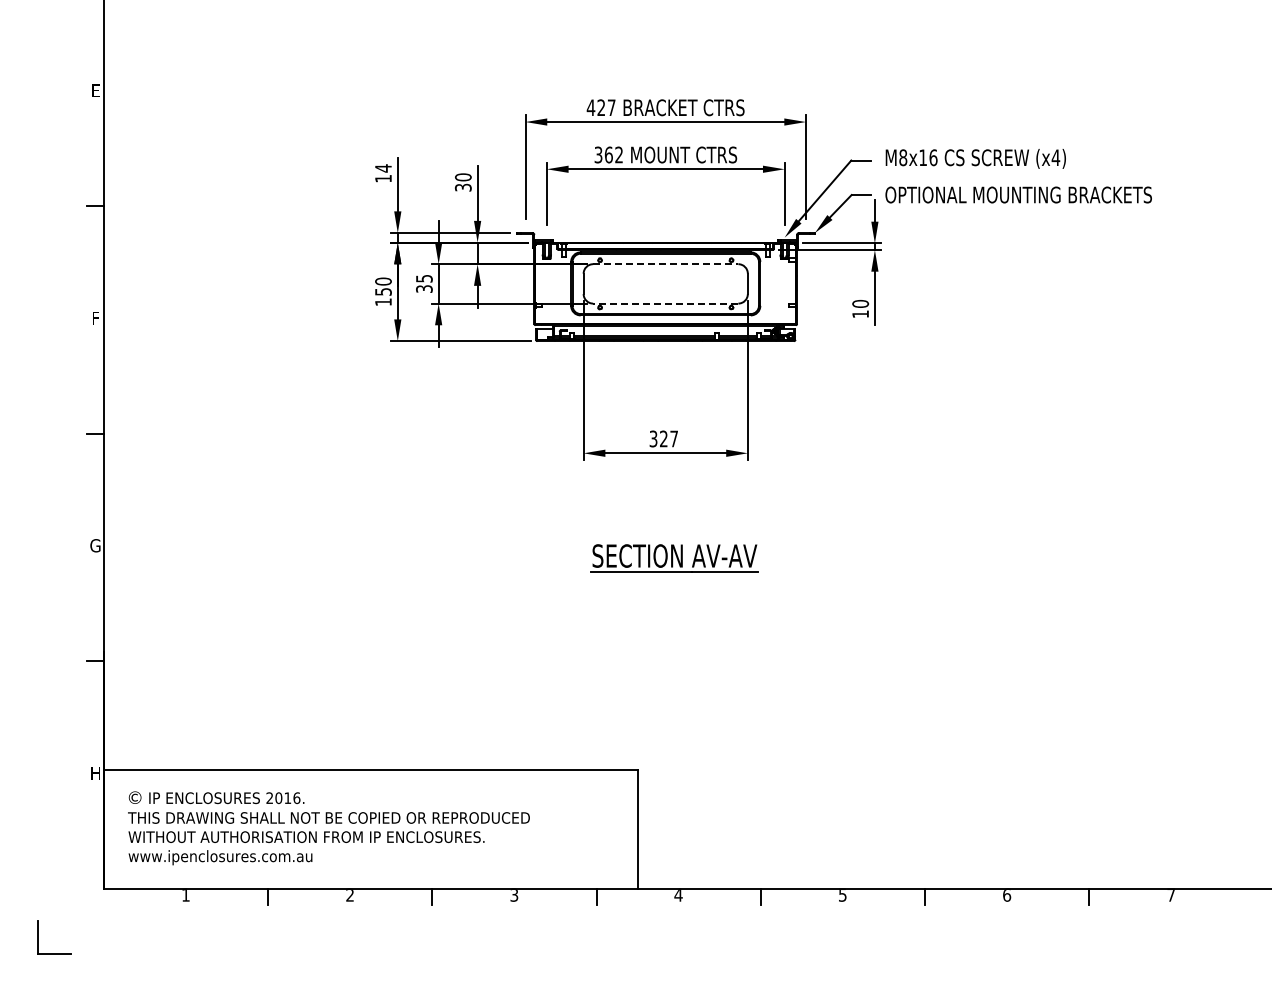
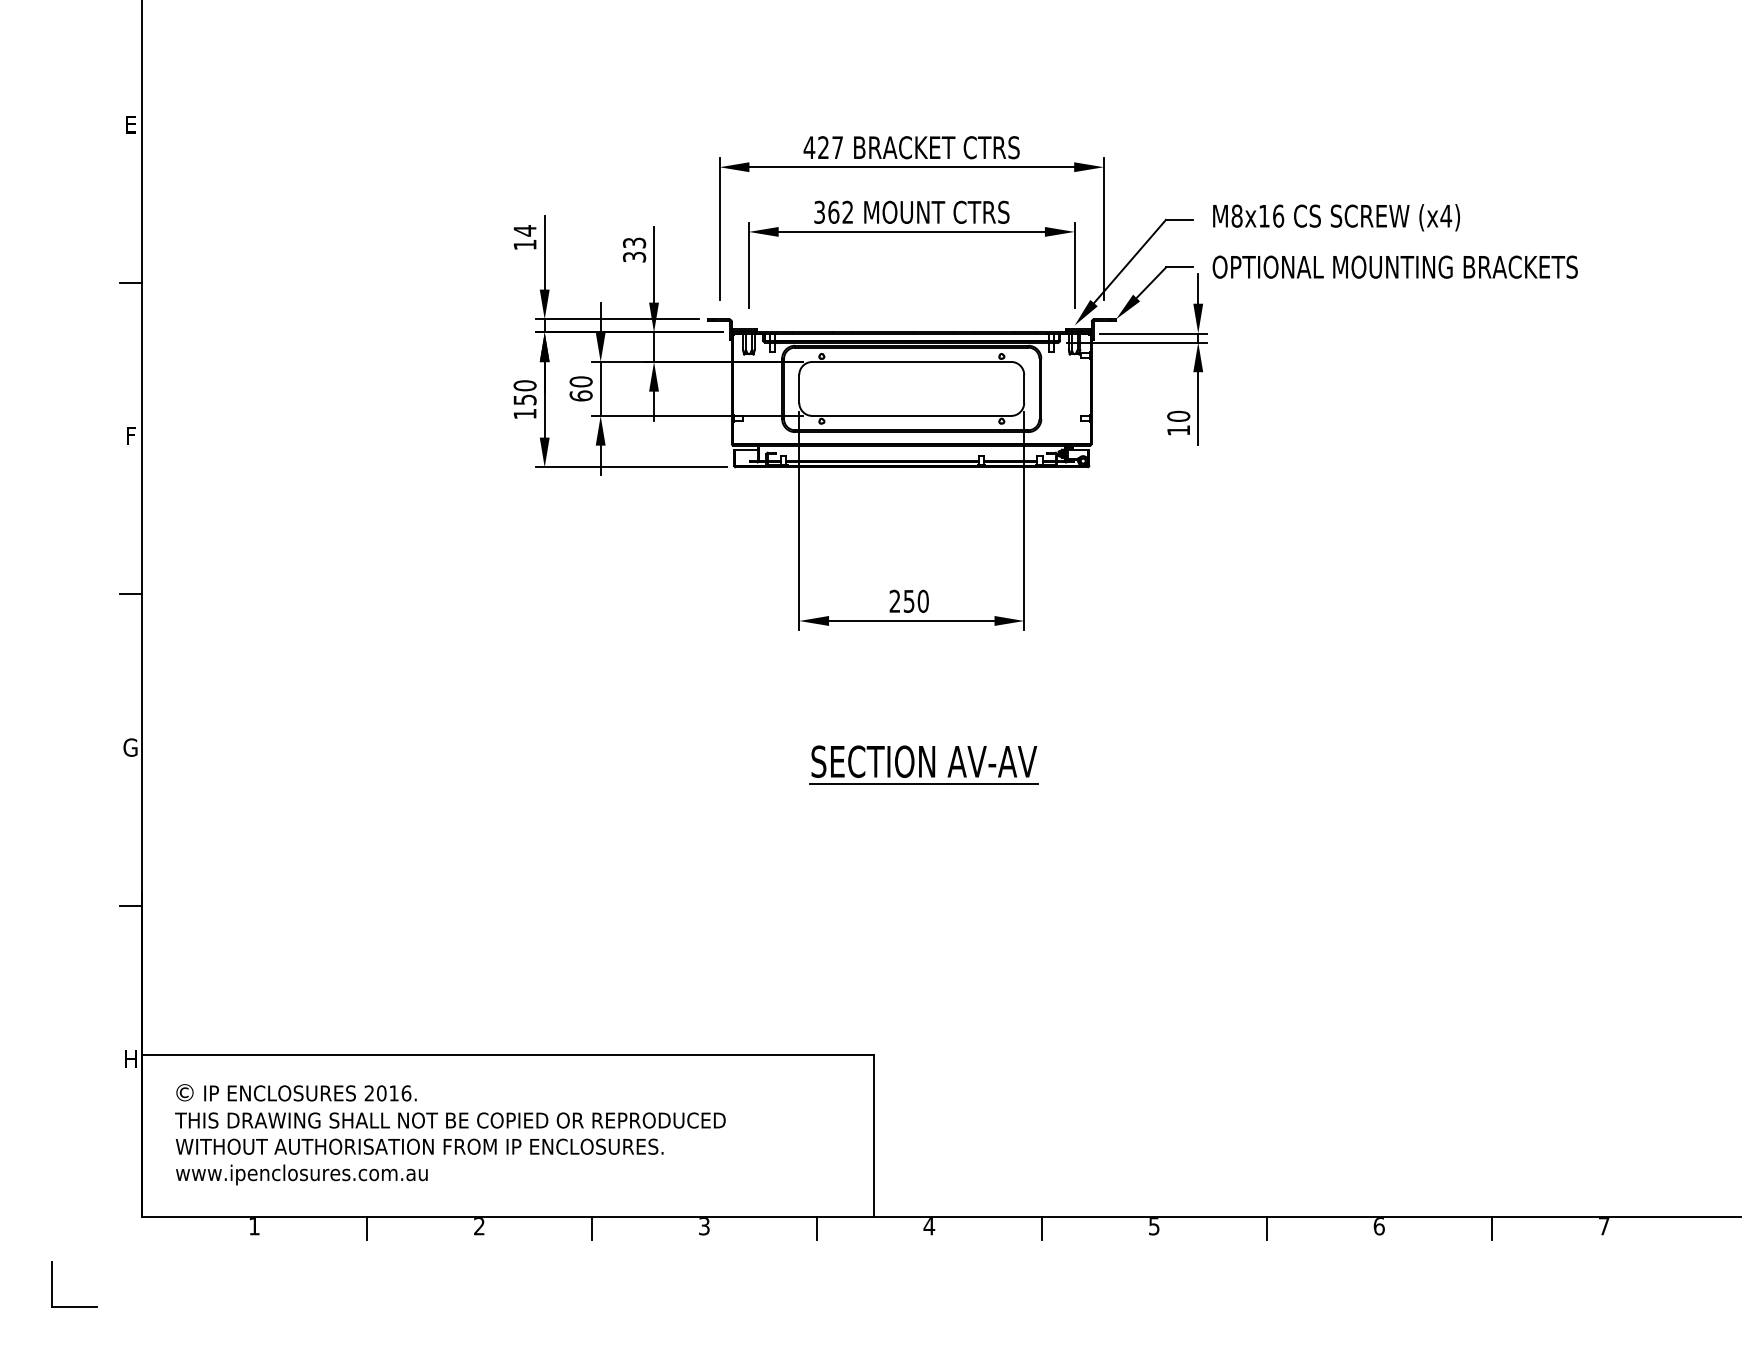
text: (463, 177) -> (634, 243), 30 -> 33
line: (665, 264) -> (911, 362), dashed -> solid
text: (424, 283) -> (581, 388), 35 -> 60
line: (665, 303) -> (911, 415), dashed -> solid
text: (663, 438) -> (908, 600), 327 -> 250

